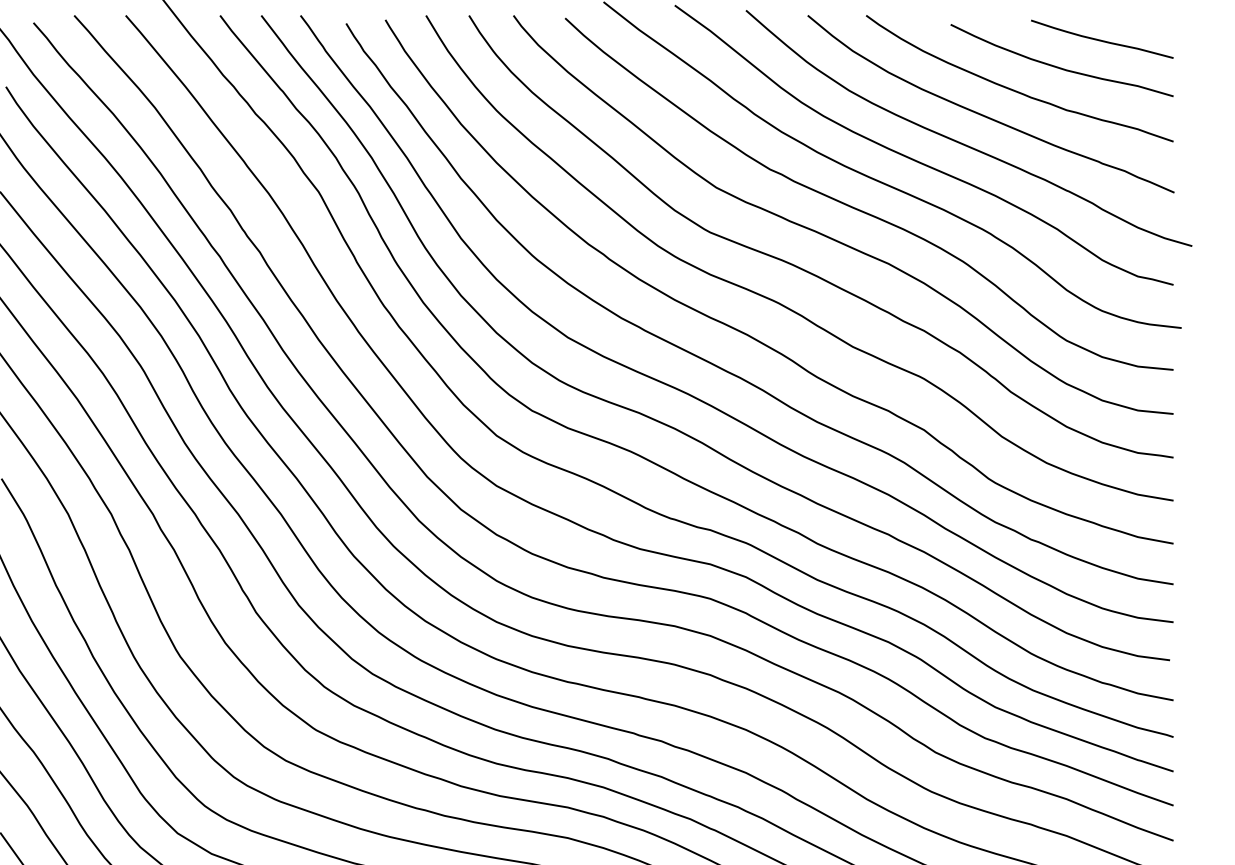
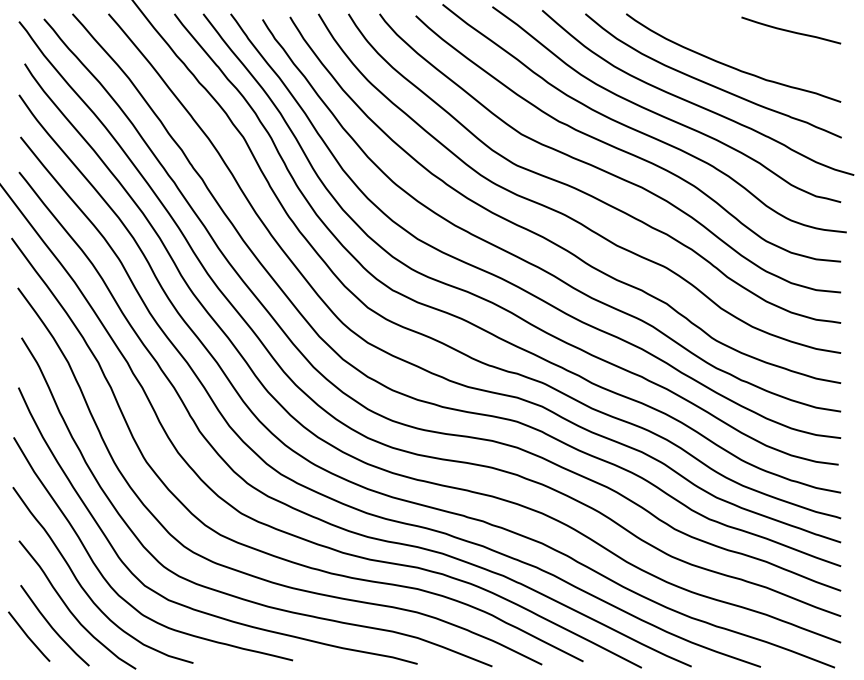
curve: (1059, 66) -> (761, 49), removed

